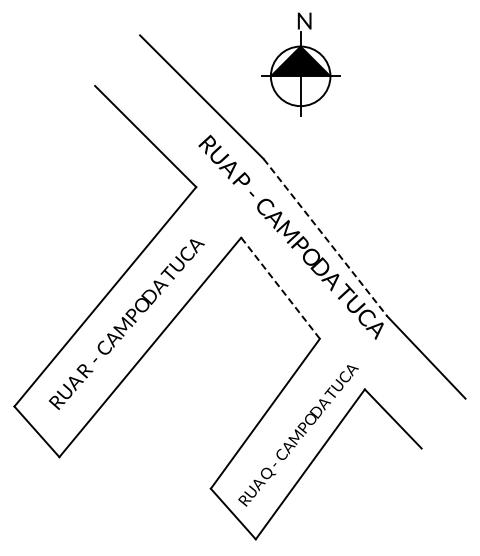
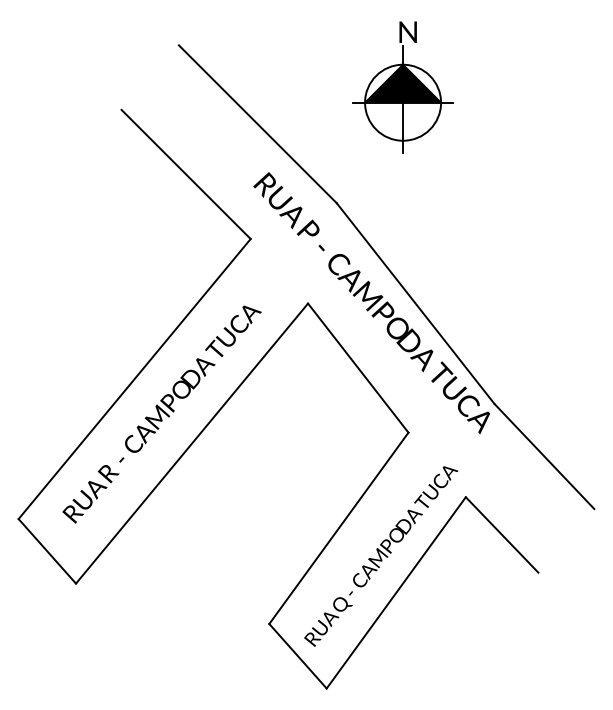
part: (300, 64) -> (402, 87), moved
line: (325, 238) -> (415, 304), dashed -> solid
line: (280, 287) -> (358, 367), dashed -> solid

